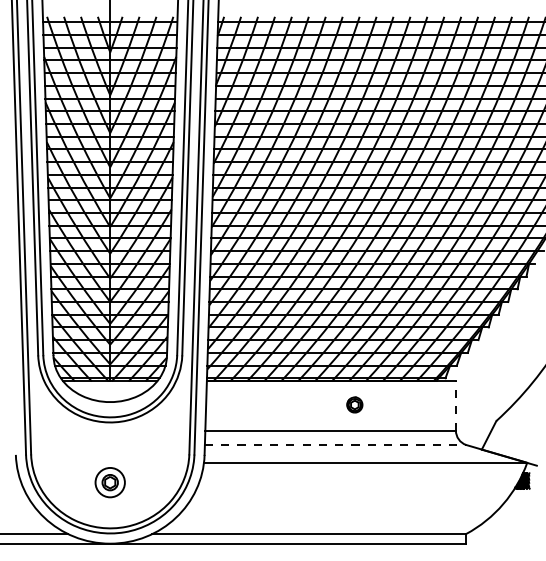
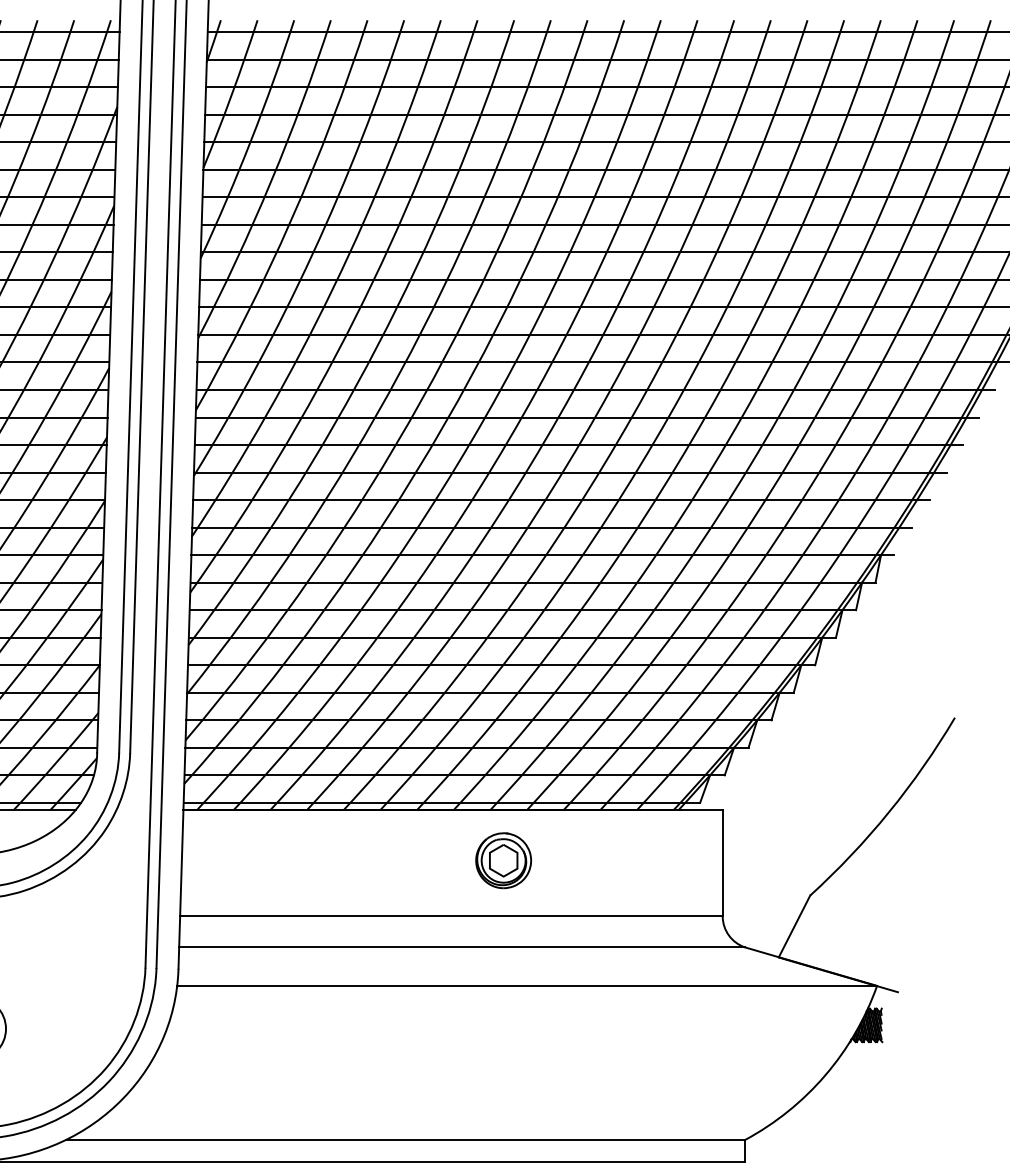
part: (354, 404) -> (503, 859), size x1.67
line: (455, 406) -> (721, 863), dashed -> solid
line: (335, 445) -> (461, 948), dashed -> solid

